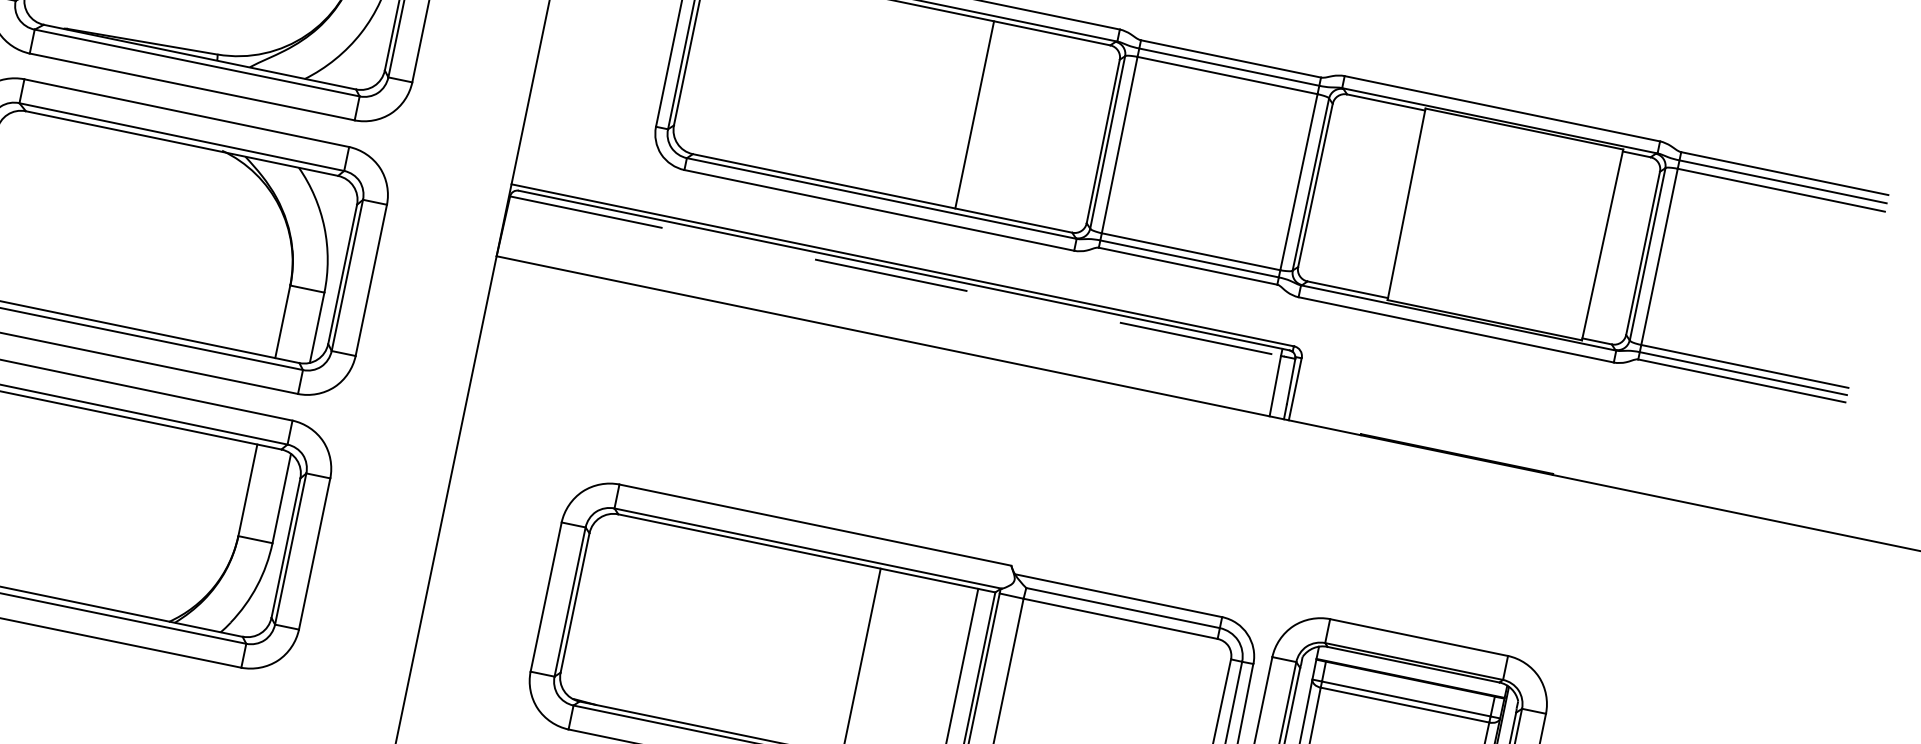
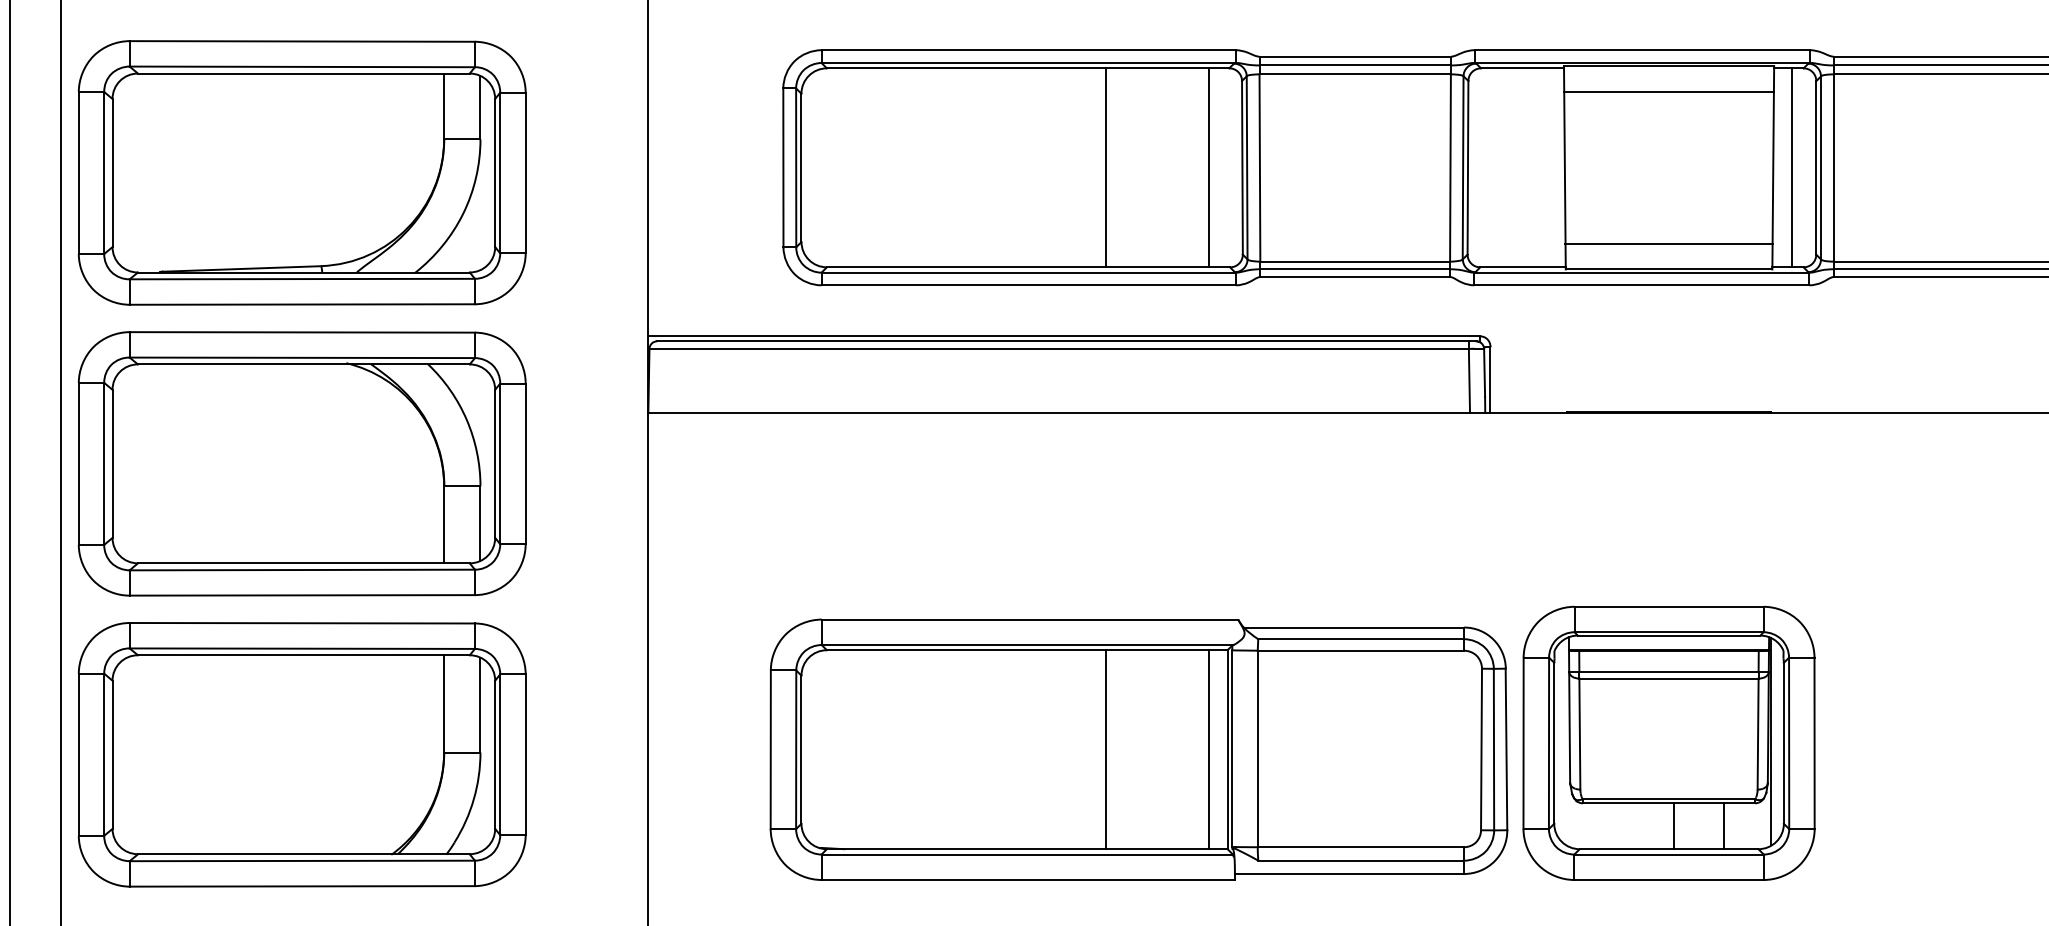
line: (1072, 134) -> (1209, 167), added
line: (1518, 153) -> (1668, 92), added
line: (1619, 248) -> (1791, 167), added
line: (895, 276) -> (1059, 349), dashed -> solid
line: (1489, 296) -> (1668, 244), added

